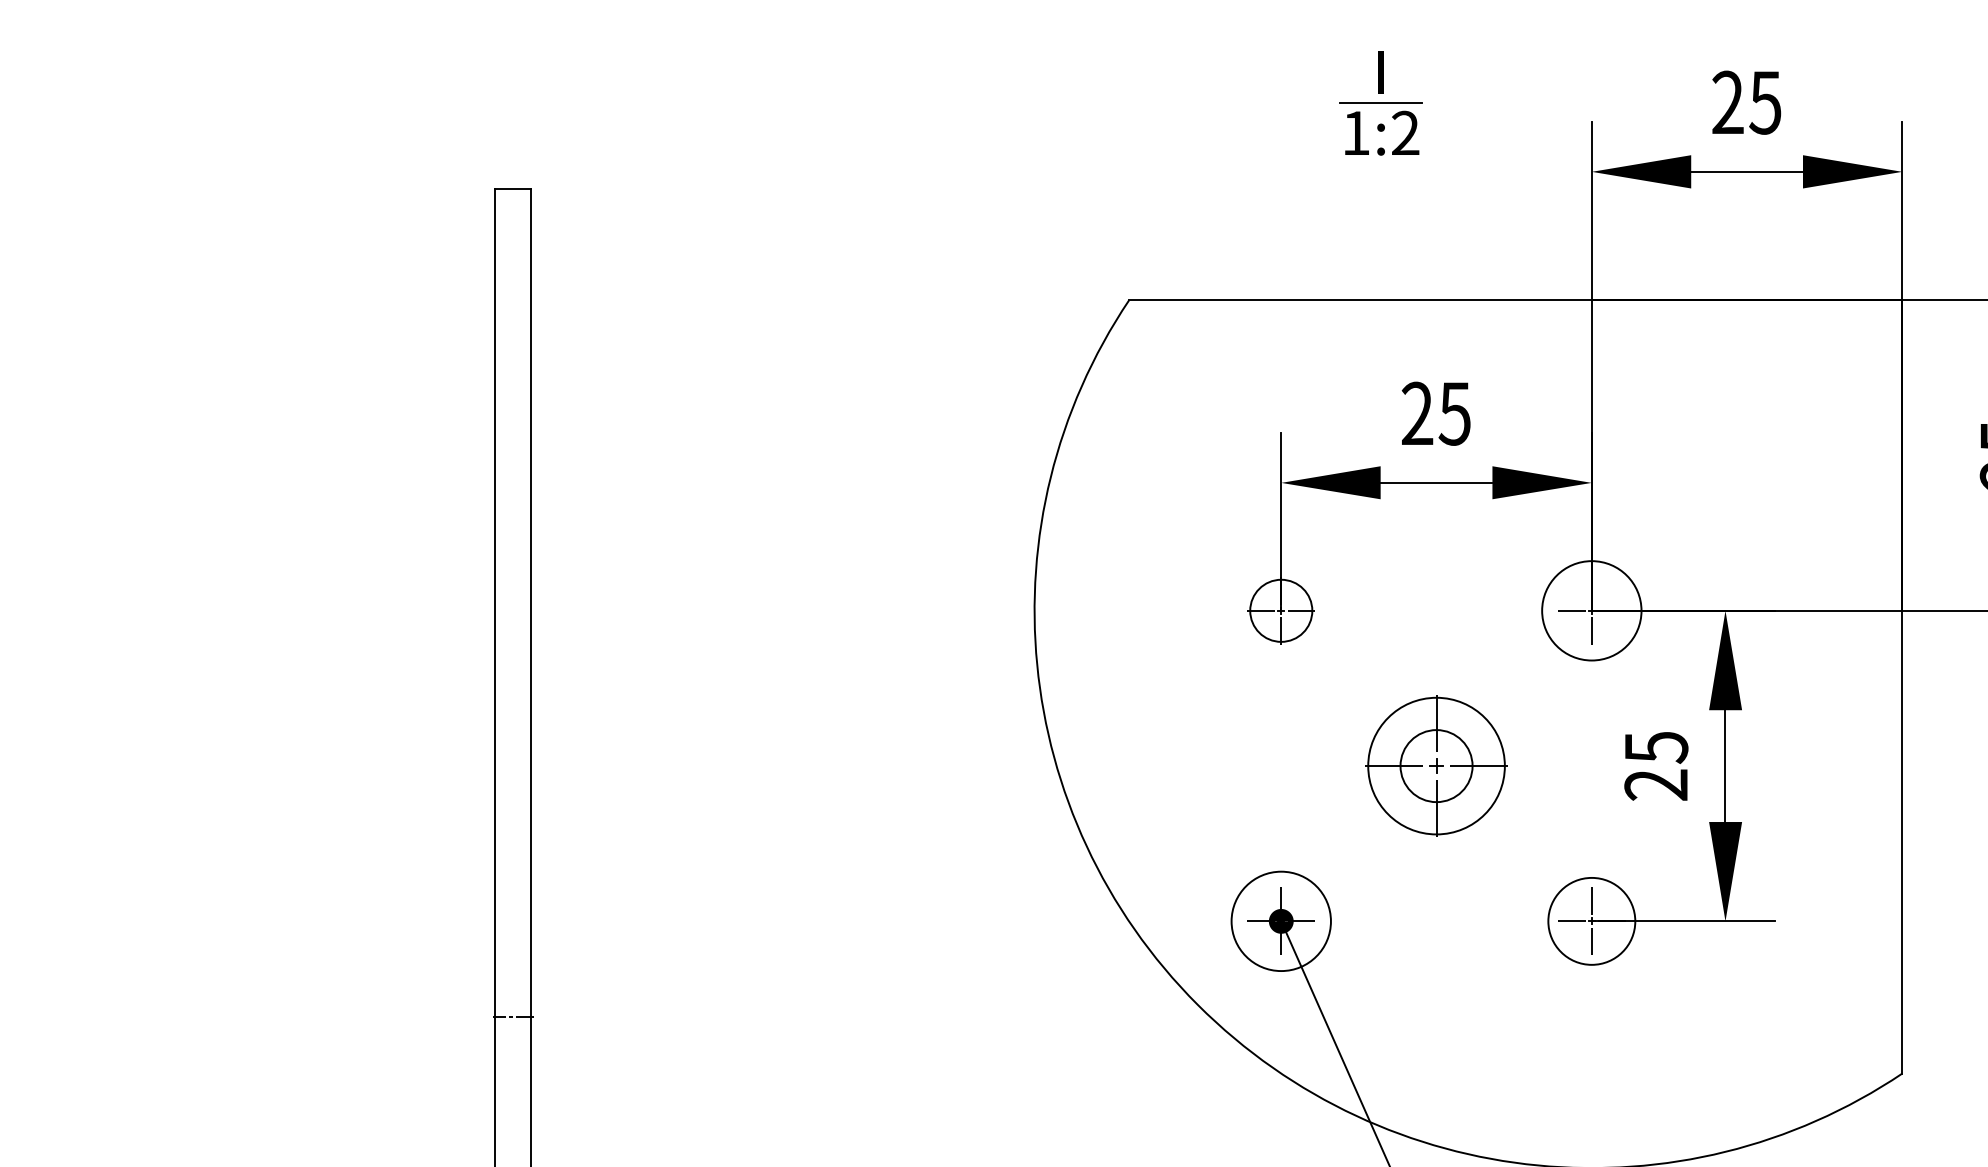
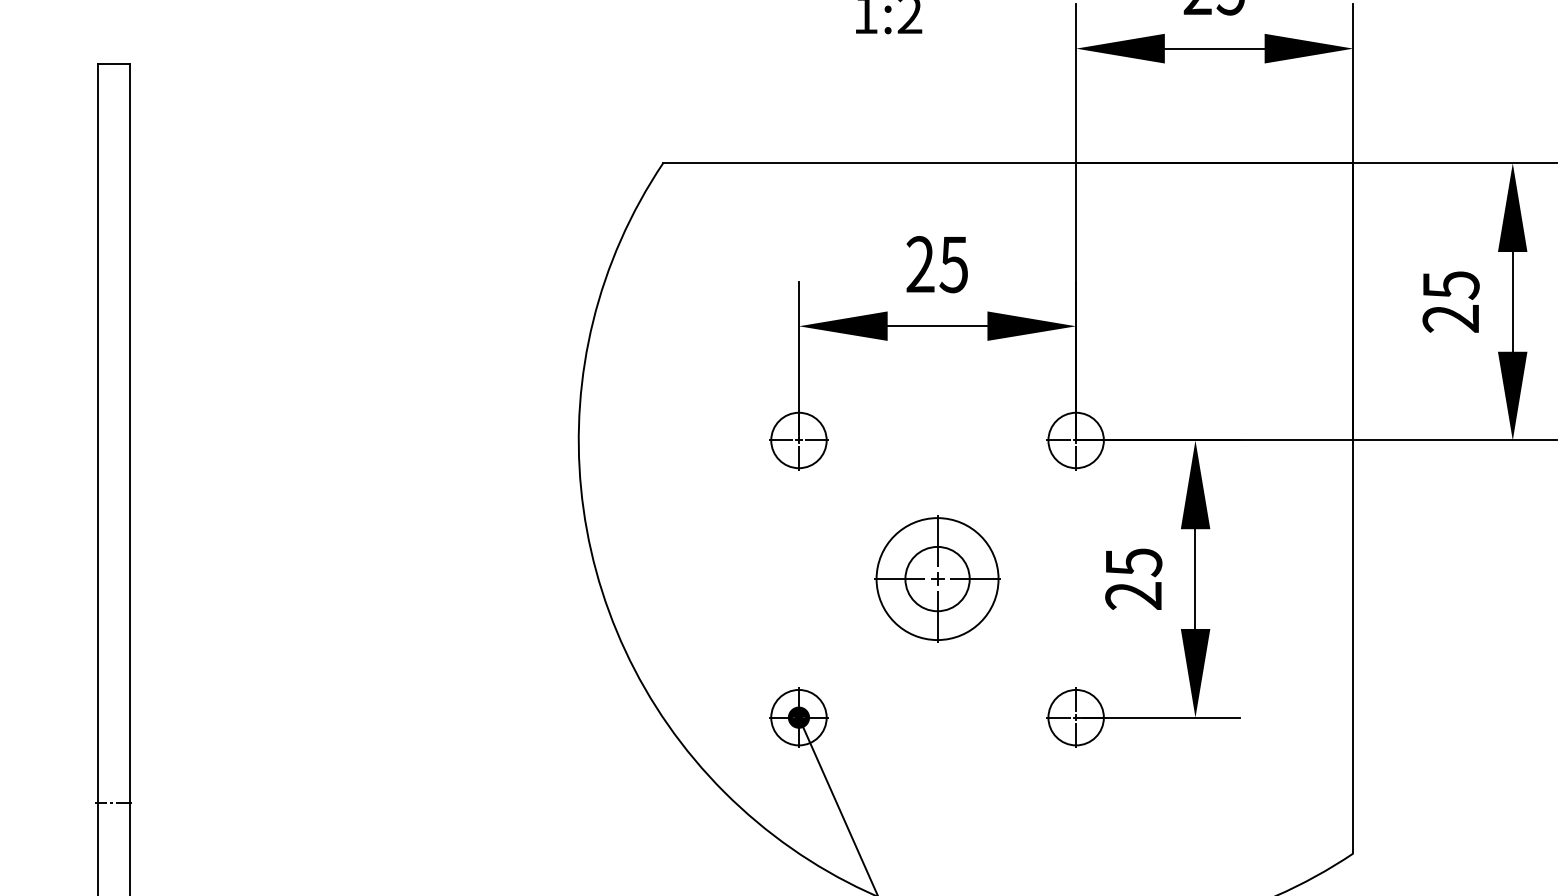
circle: (1591, 610) -> (1075, 440), size x0.62
circle: (1281, 921) -> (799, 717), size x0.62
circle: (1591, 921) -> (1075, 717), size x0.71

